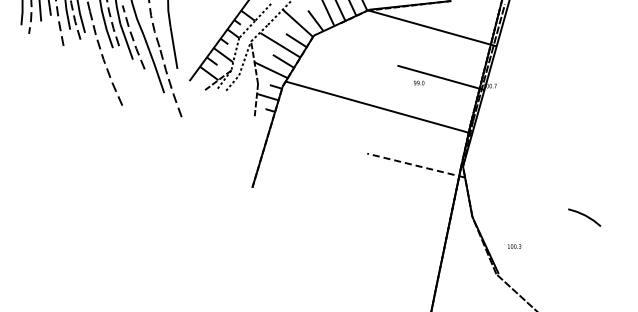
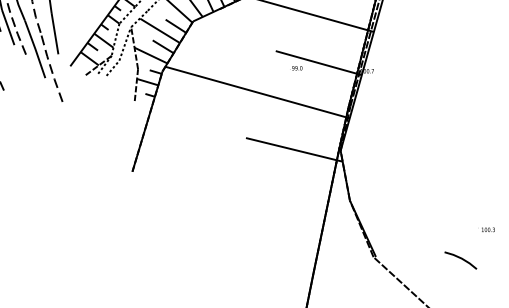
line: (415, 165) -> (293, 149), dashed -> solid
line: (584, 216) -> (460, 259), moved
text: (512, 246) -> (486, 229), moved

